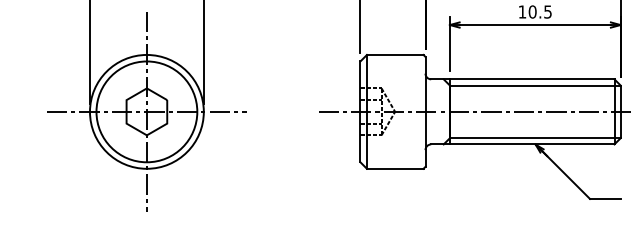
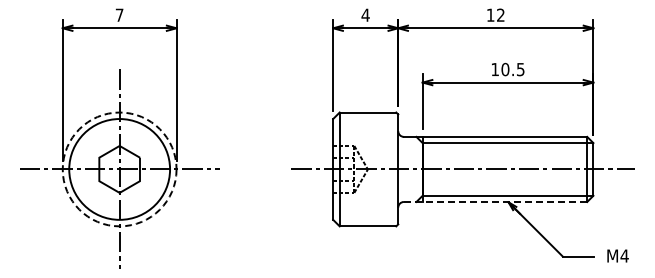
circle: (146, 111) -> (119, 169), solid -> dashed
line: (522, 143) -> (495, 201), solid -> dashed

